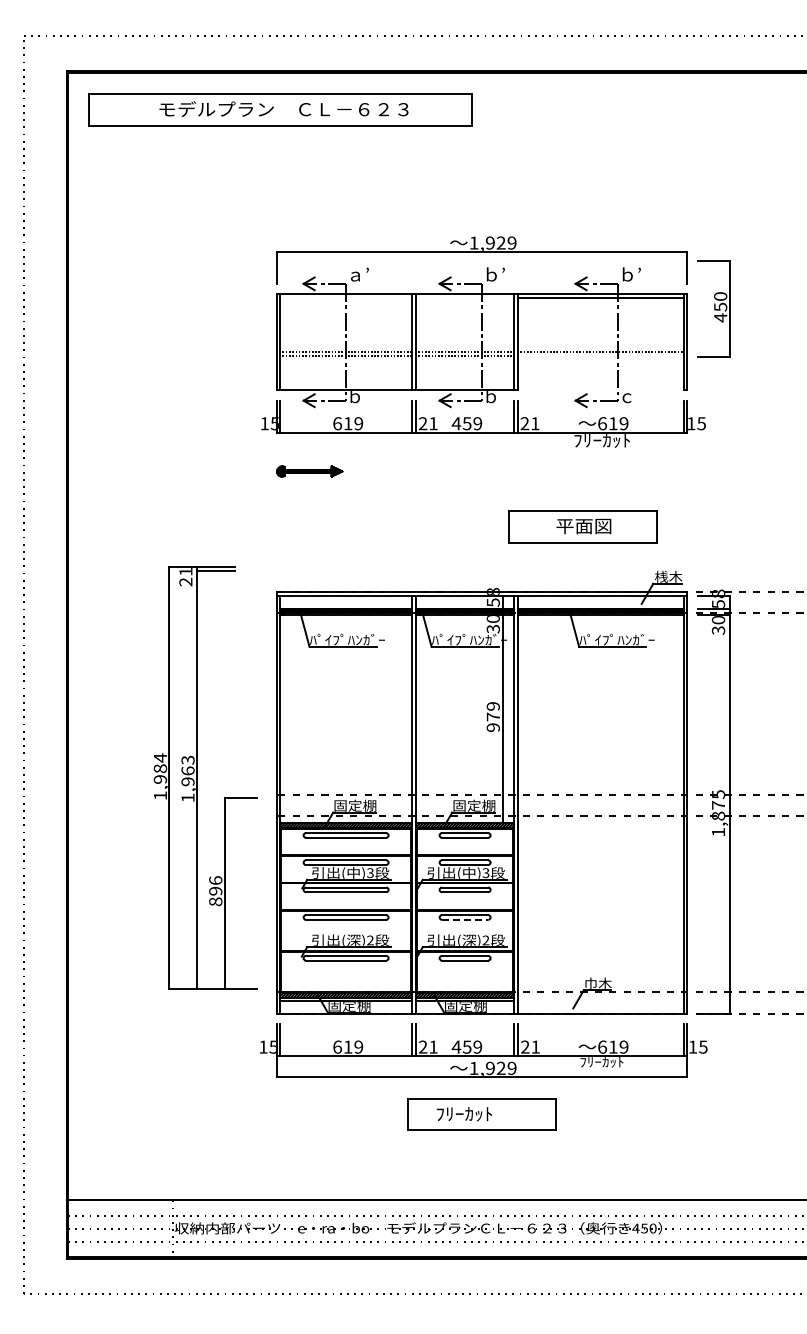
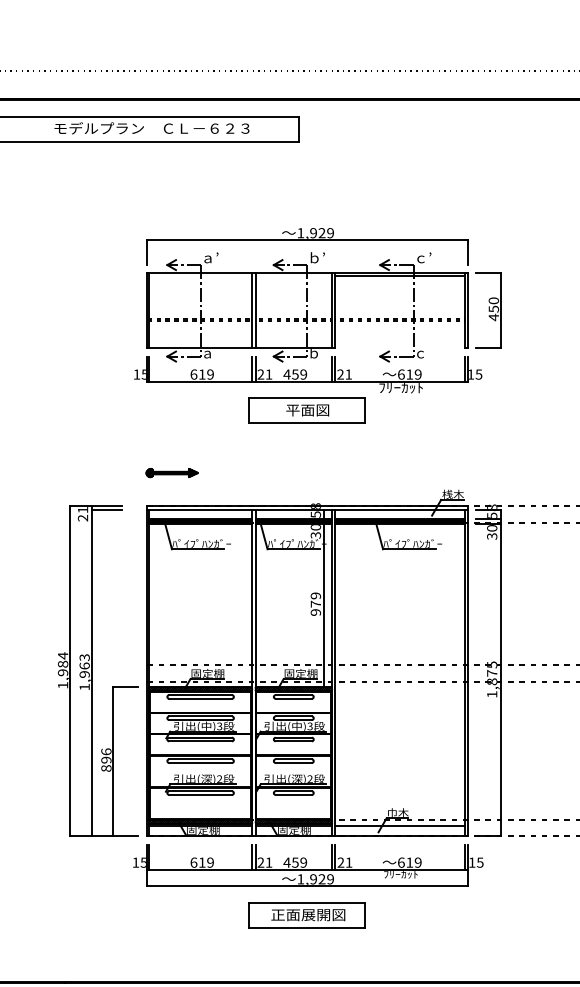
text: (627, 274) -> (420, 257), ｂ’ -> ｃ’
part: (713, 308) -> (488, 310), moved
line: (600, 355) -> (399, 321), added
text: (354, 397) -> (207, 354), ｂ -> ａ
part: (309, 471) -> (171, 473), moved
part: (582, 526) -> (306, 410), moved
part: (197, 777) -> (92, 671), moved
line: (465, 919) -> (294, 762), dashed -> solid
line: (600, 1000) -> (399, 826), added
text: (483, 1113) -> (308, 914), ﾌﾘｰｶｯﾄ -> 正面展開図

